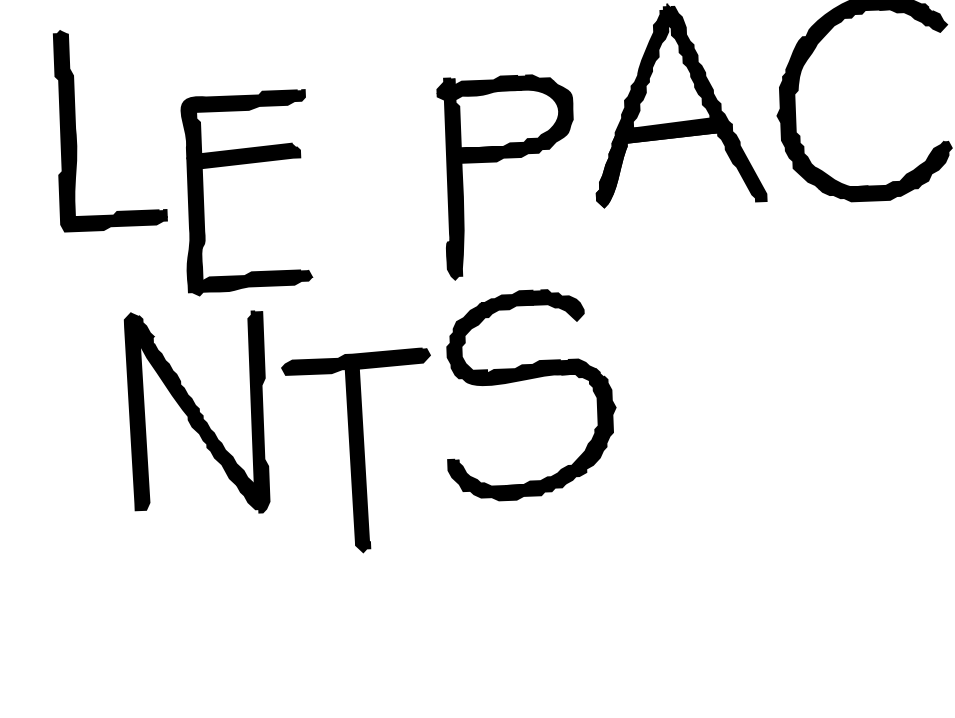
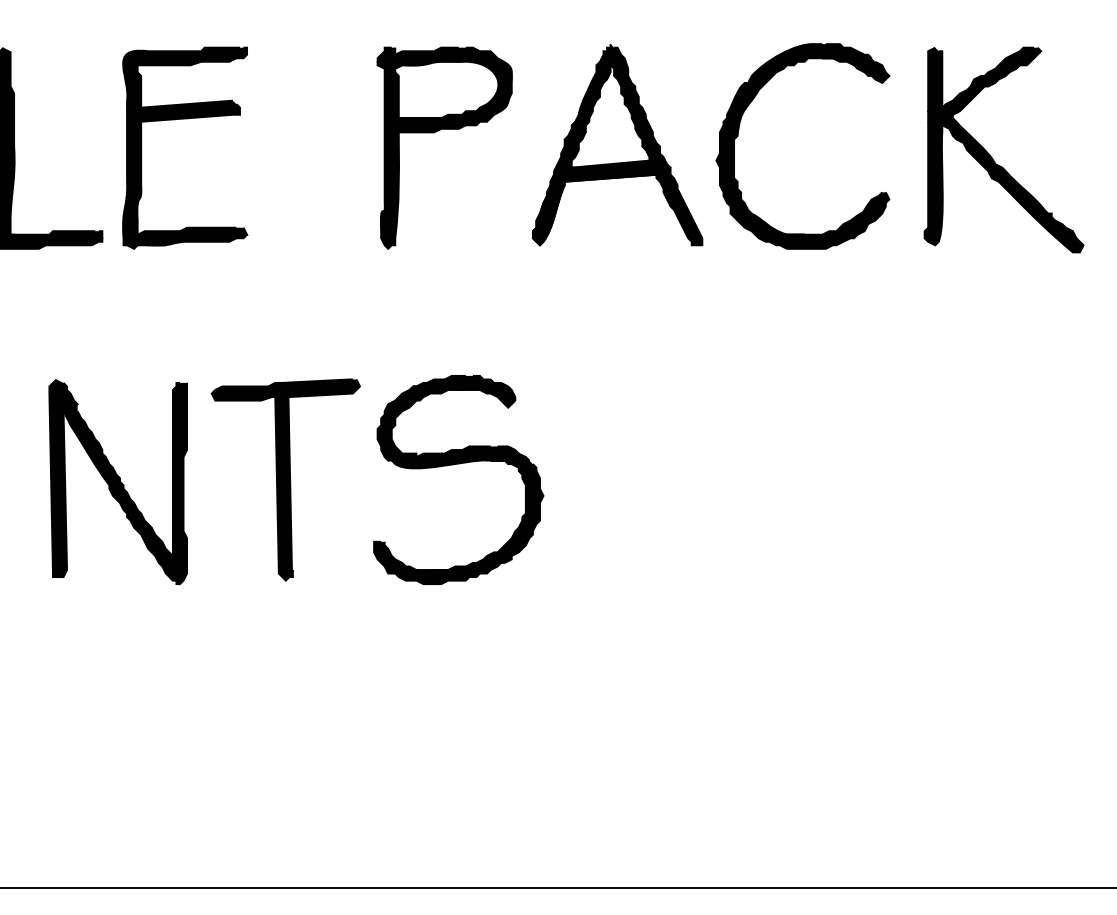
part: (499, 161) -> (436, 132), moved
part: (245, 164) -> (185, 119), moved
part: (524, 380) -> (453, 465), moved
part: (196, 412) -> (117, 481), moved

